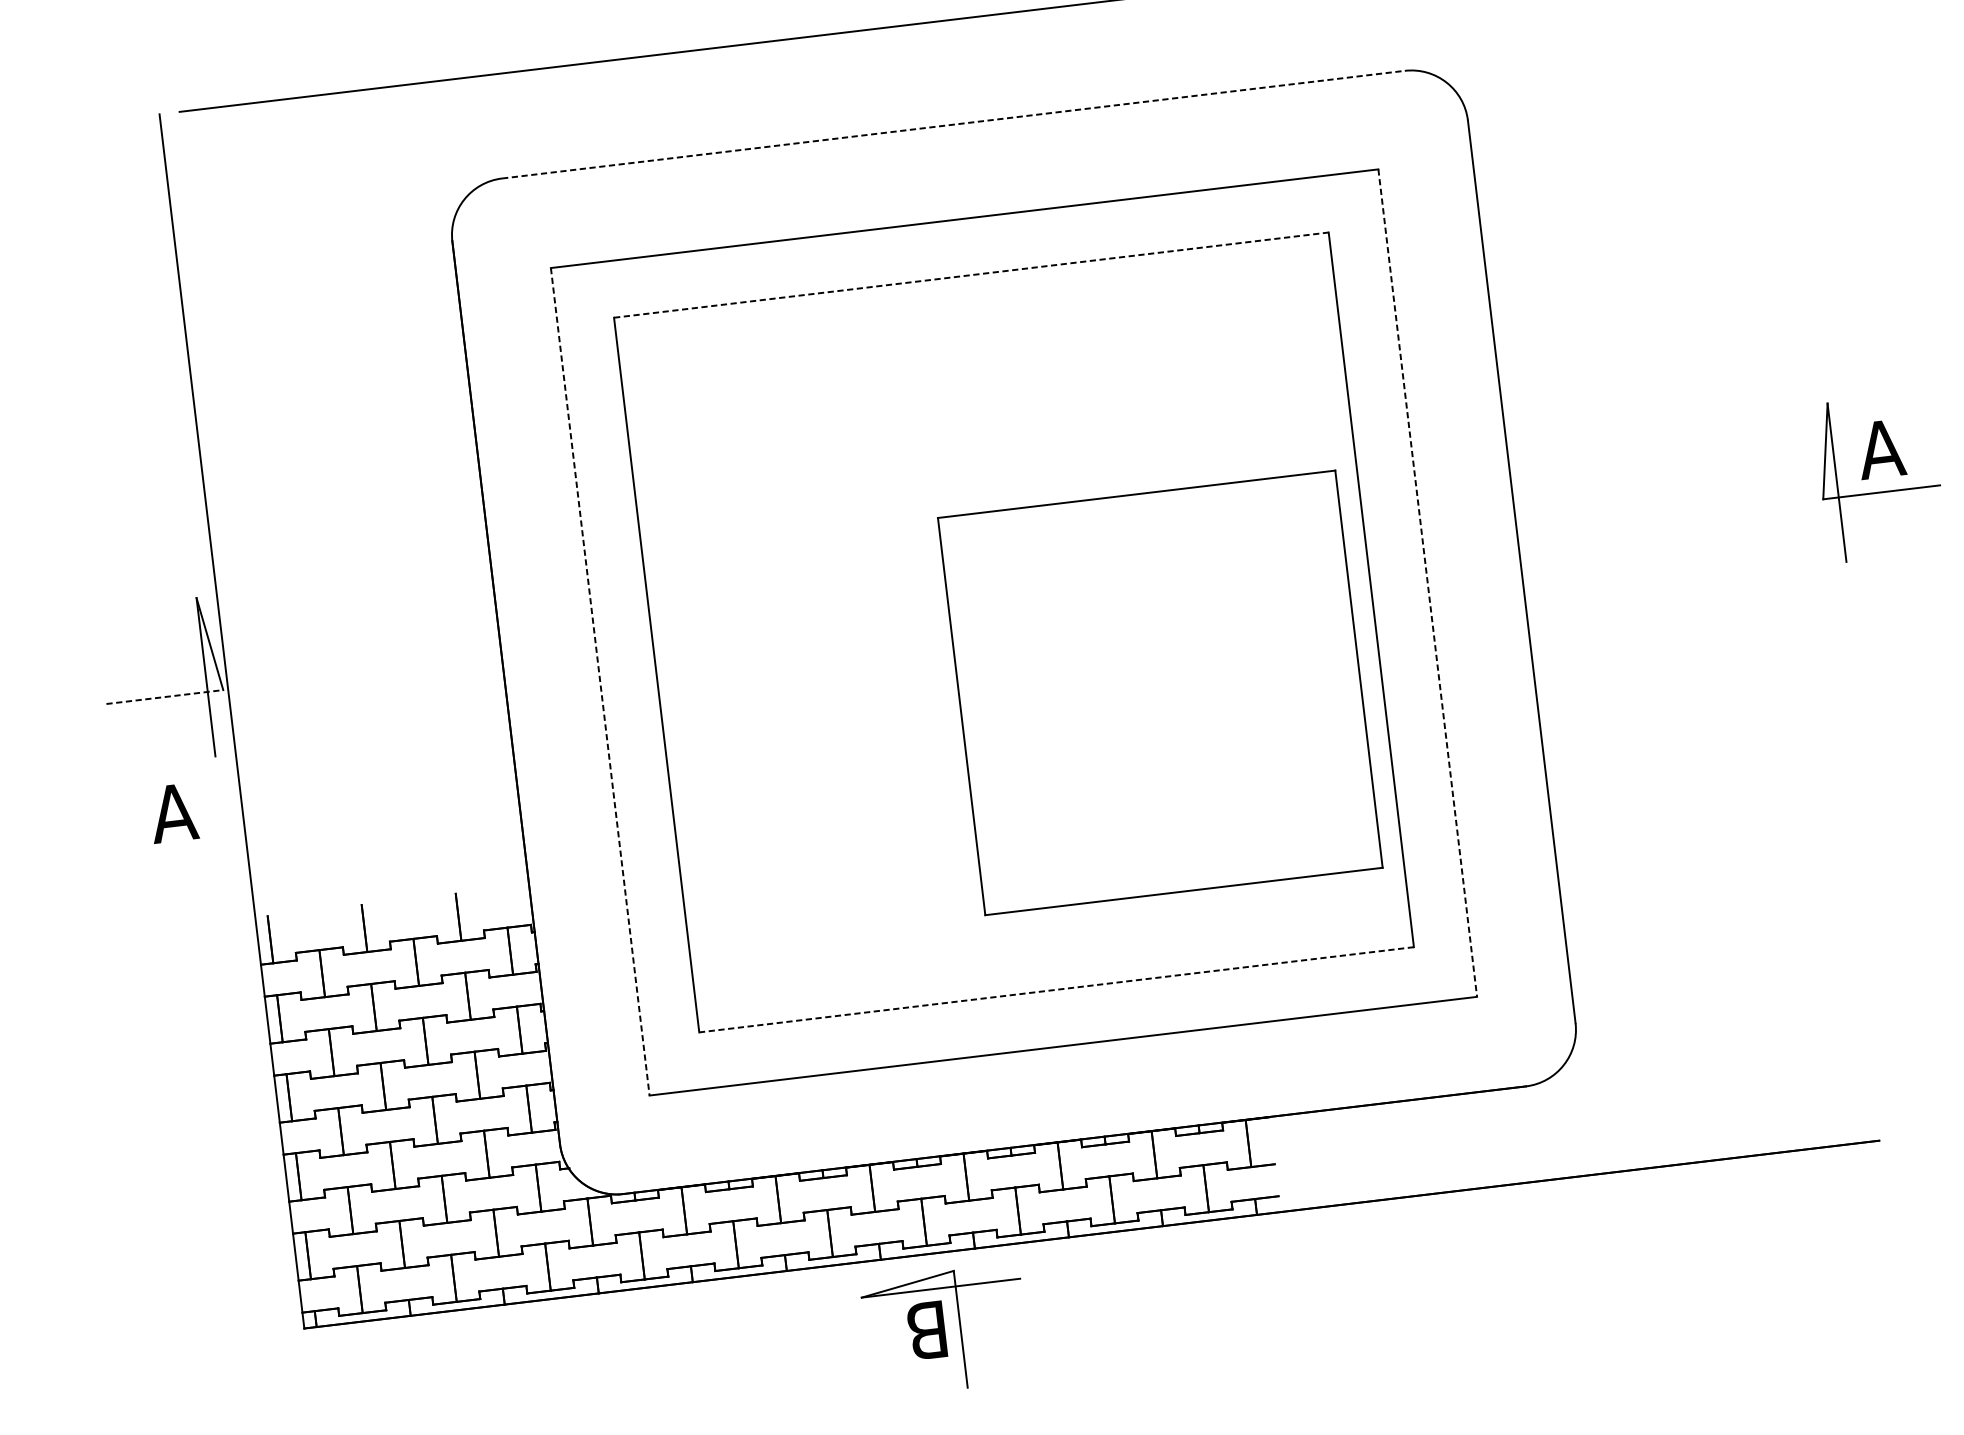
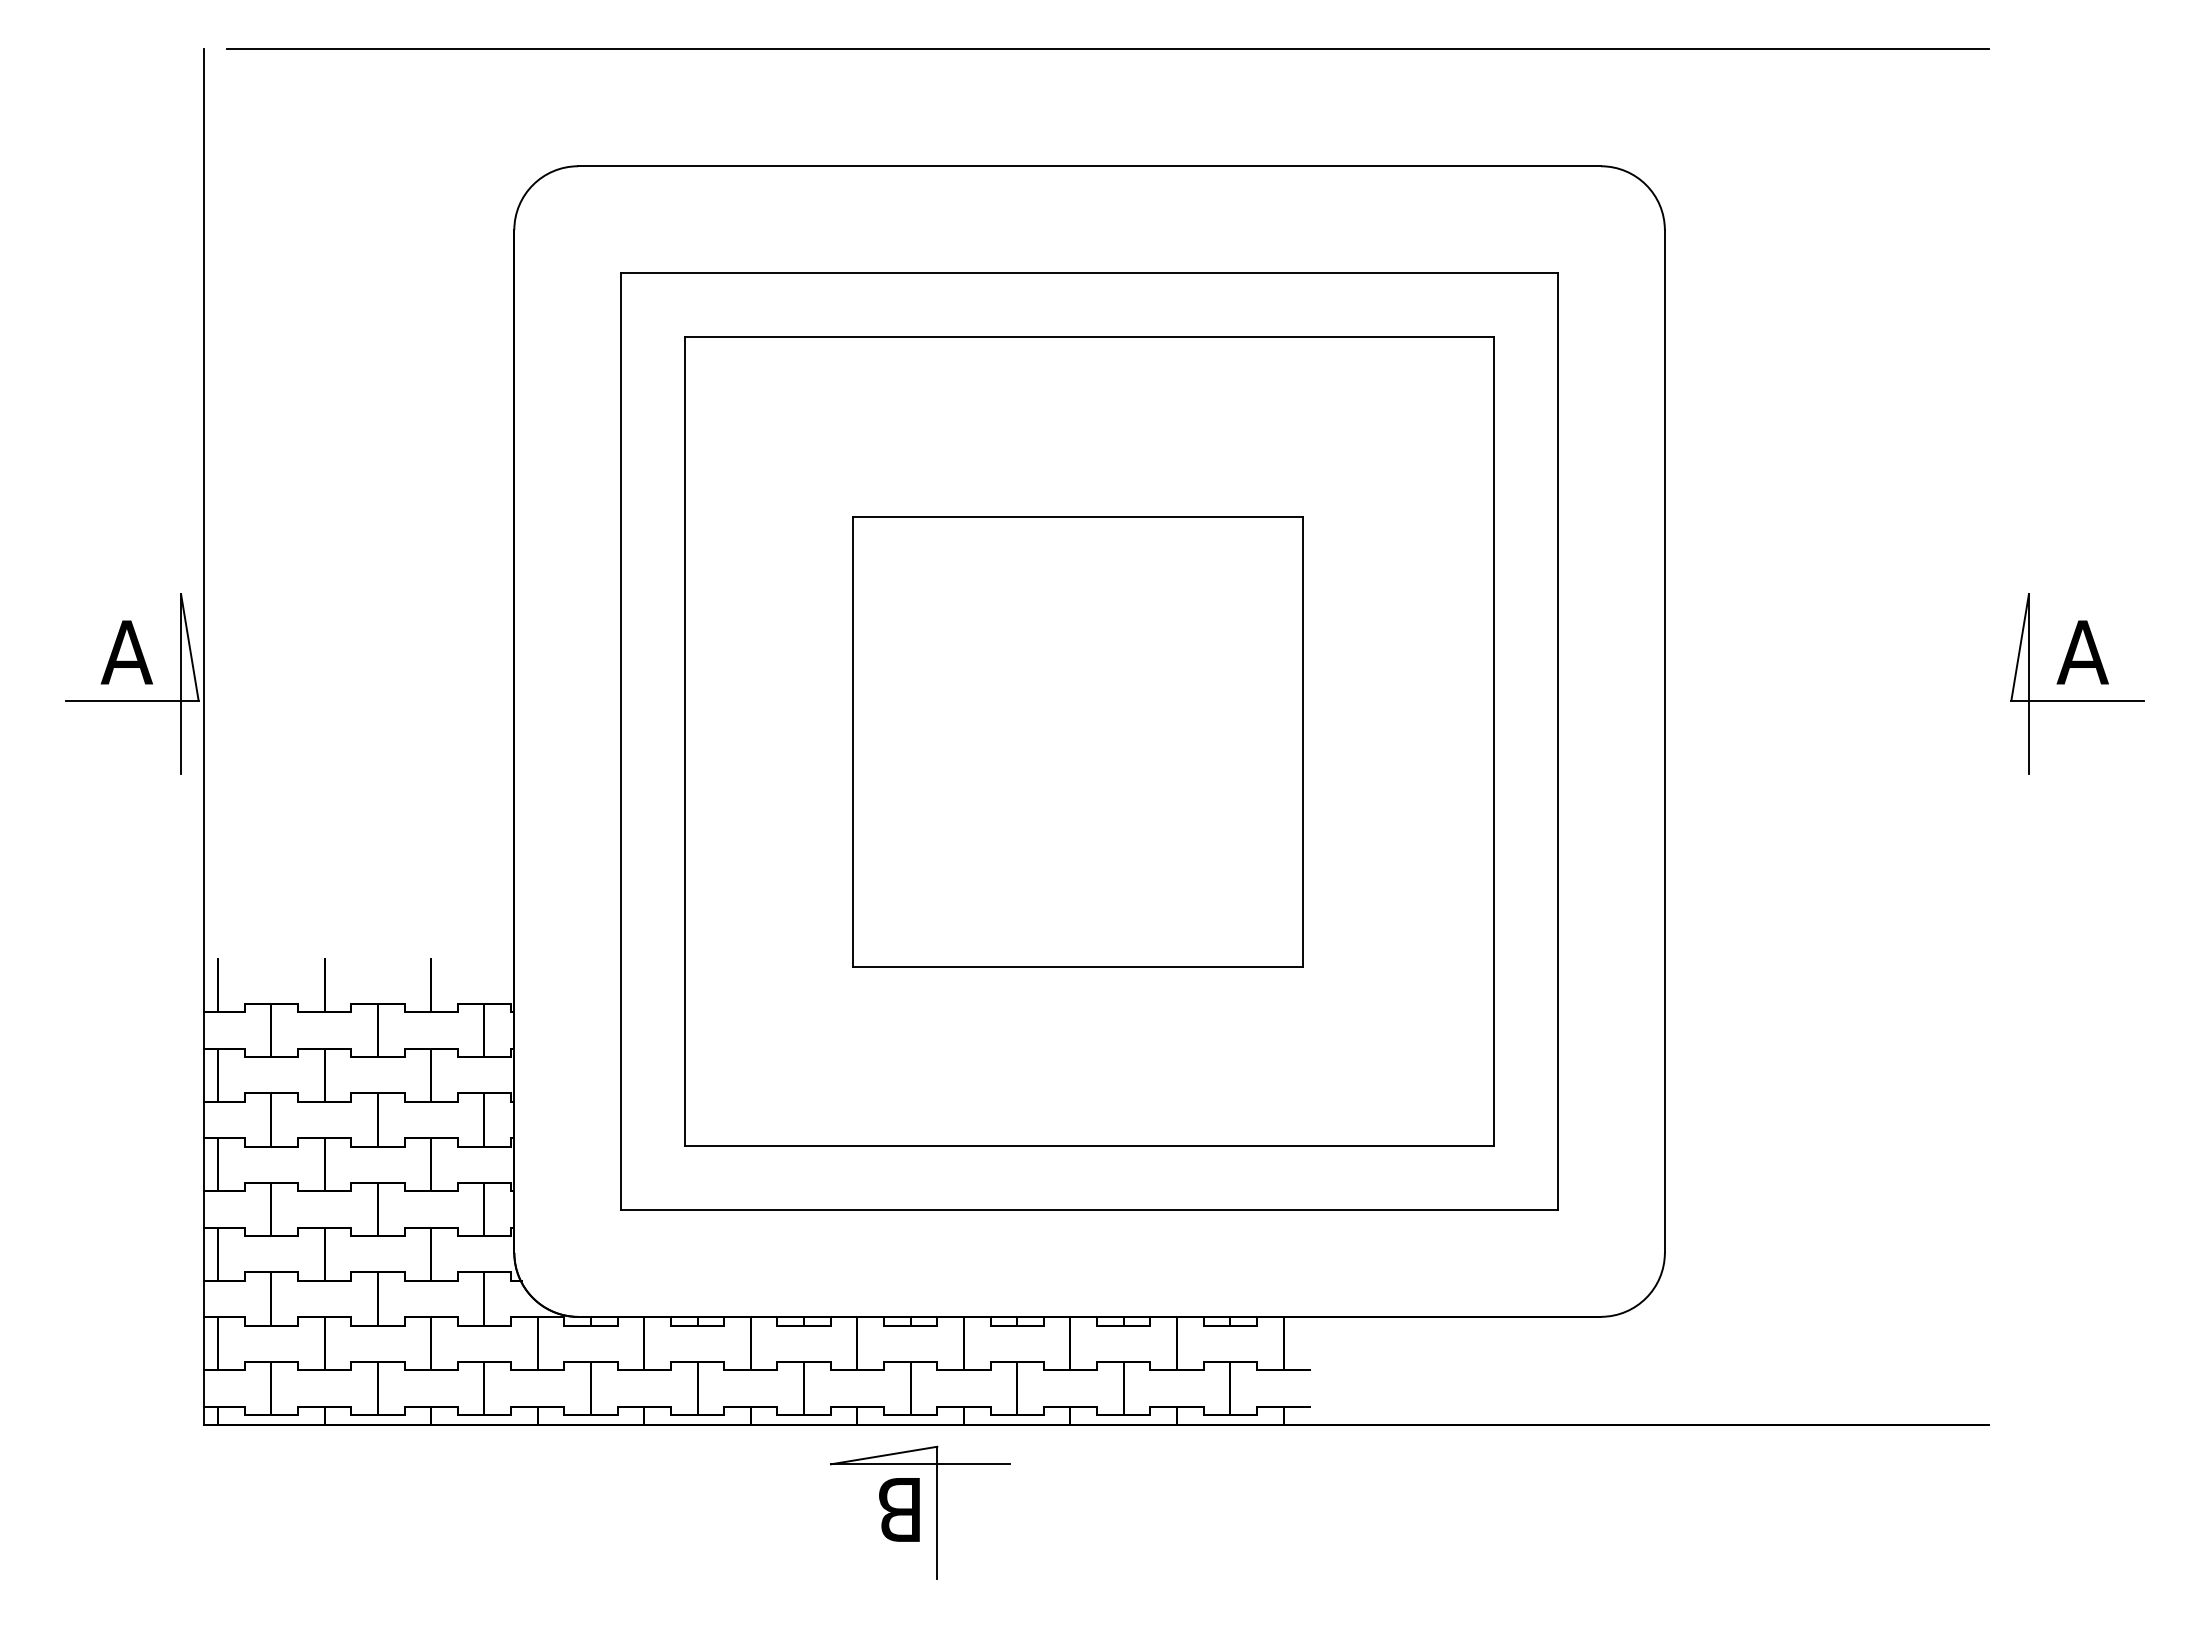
line: (954, 124) -> (1090, 166), dashed -> solid
line: (971, 274) -> (1089, 336), dashed -> solid
line: (1427, 583) -> (1558, 741), dashed -> solid
line: (599, 681) -> (620, 741), dashed -> solid
part: (1159, 692) -> (1077, 741), moved
line: (164, 696) -> (132, 700), dashed -> solid
text: (173, 813) -> (126, 652), moved
line: (1056, 989) -> (1089, 1146), dashed -> solid

